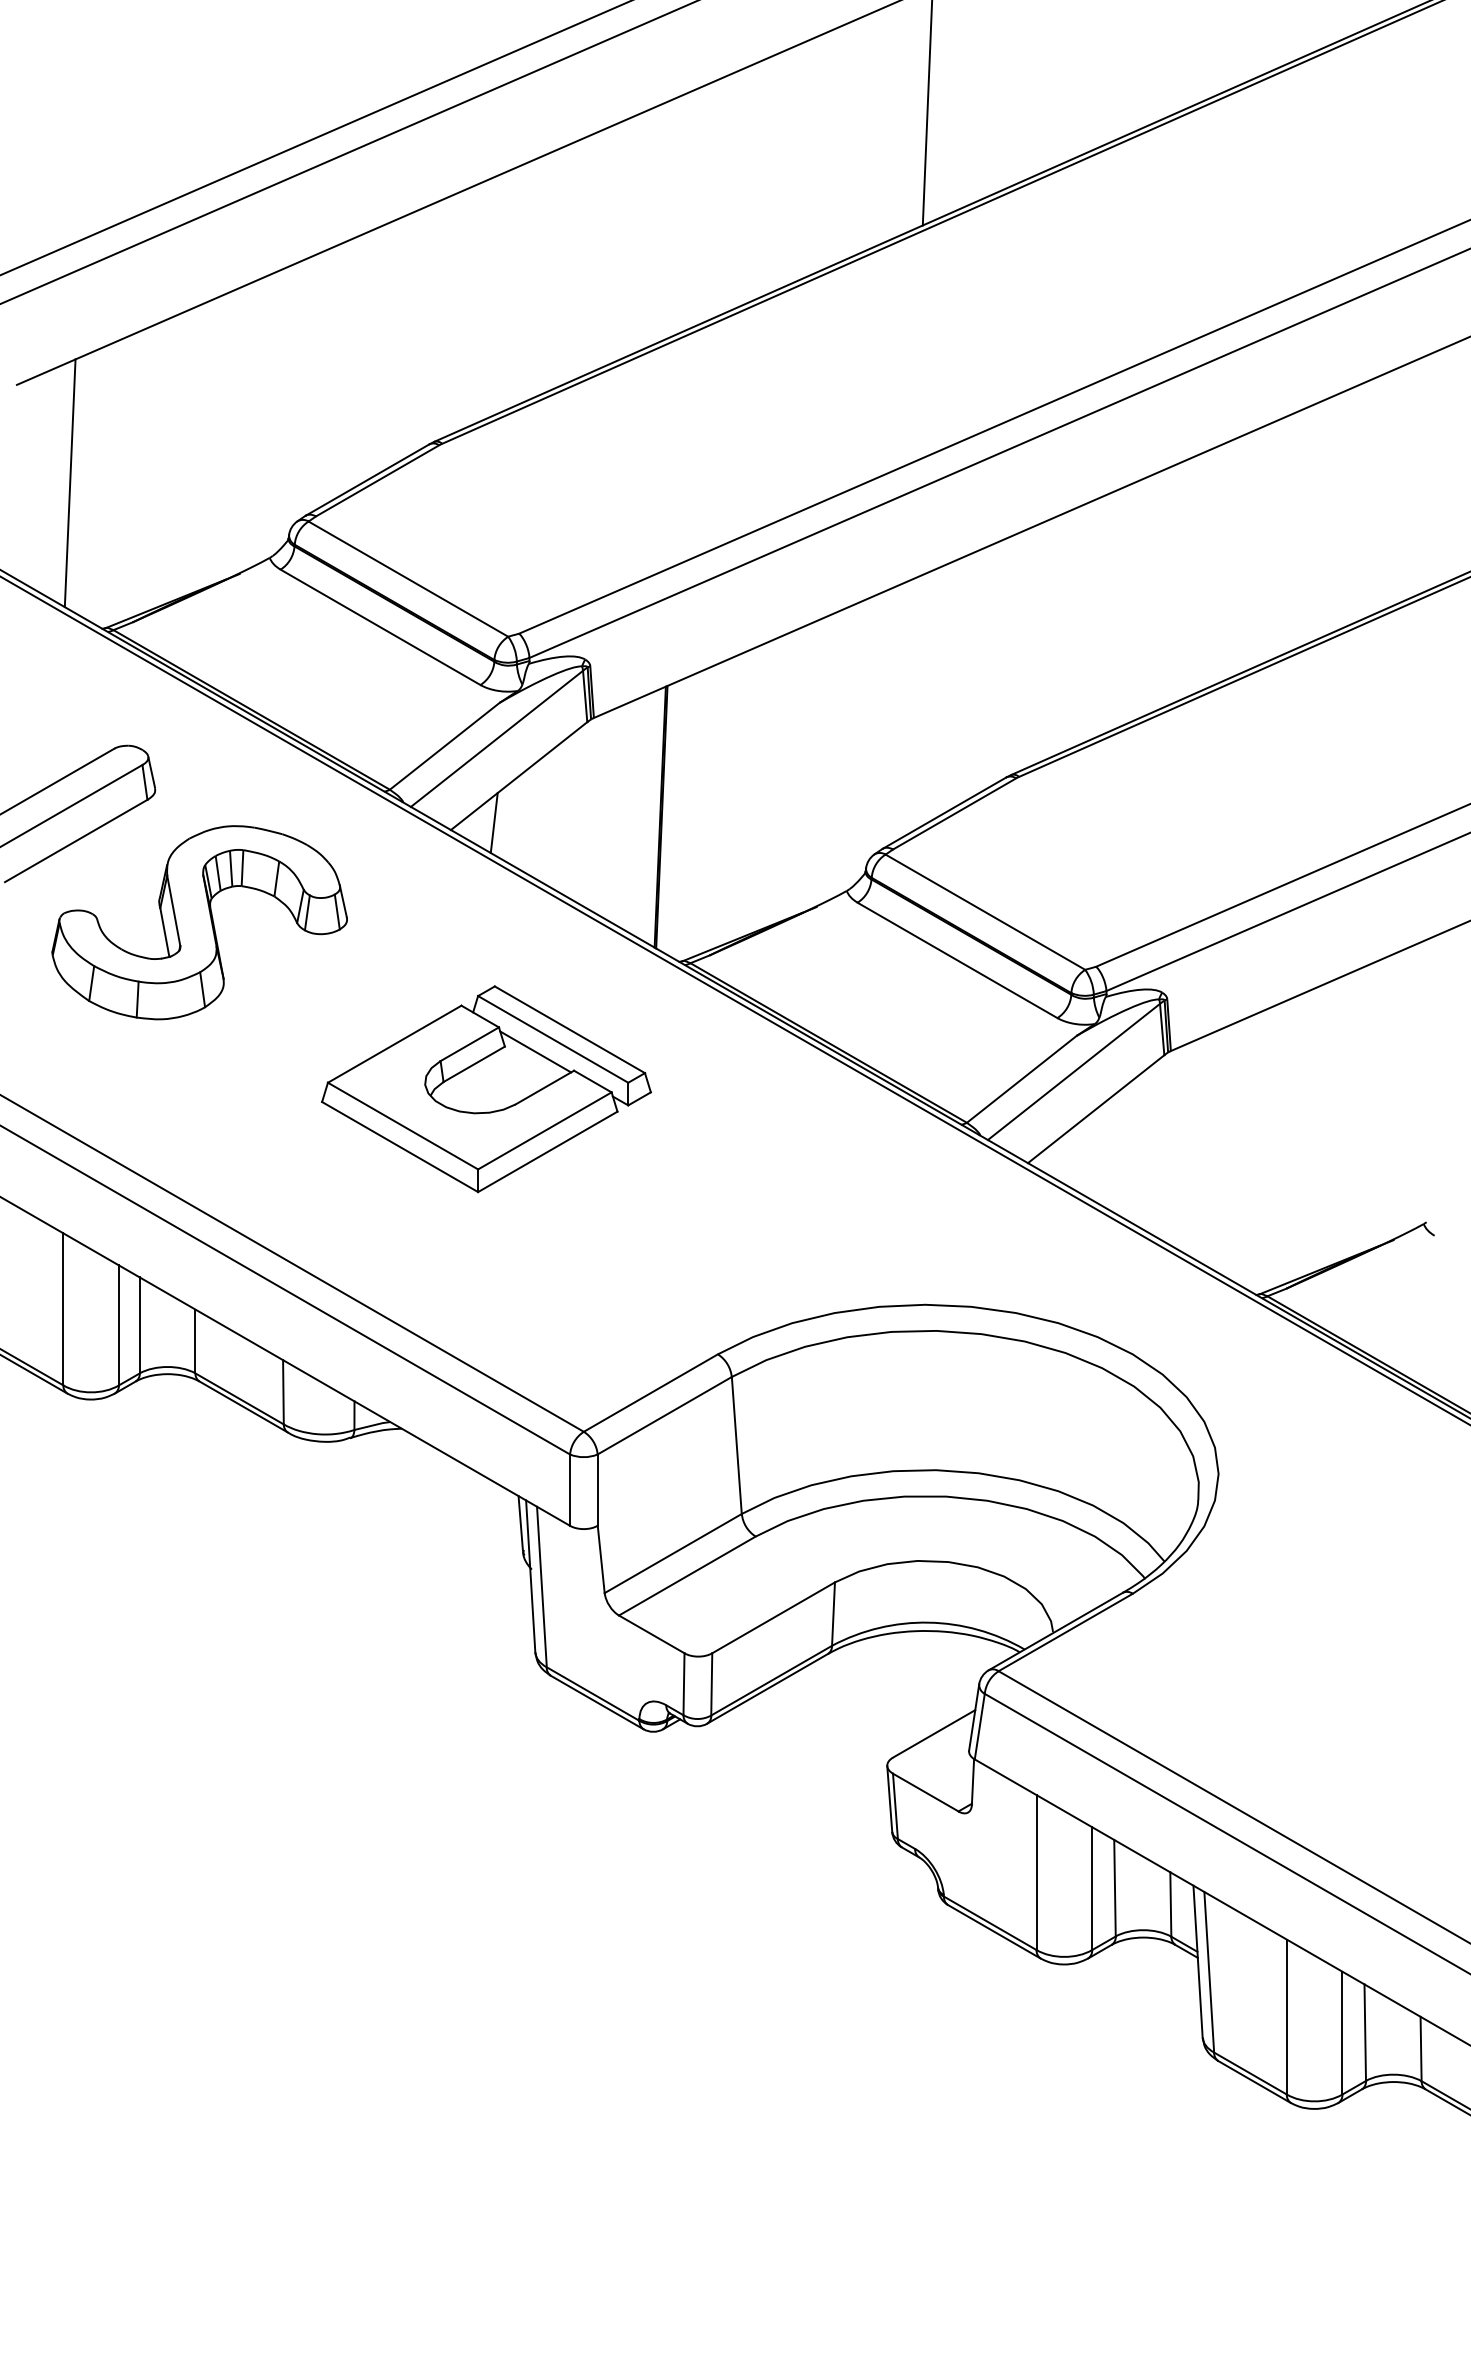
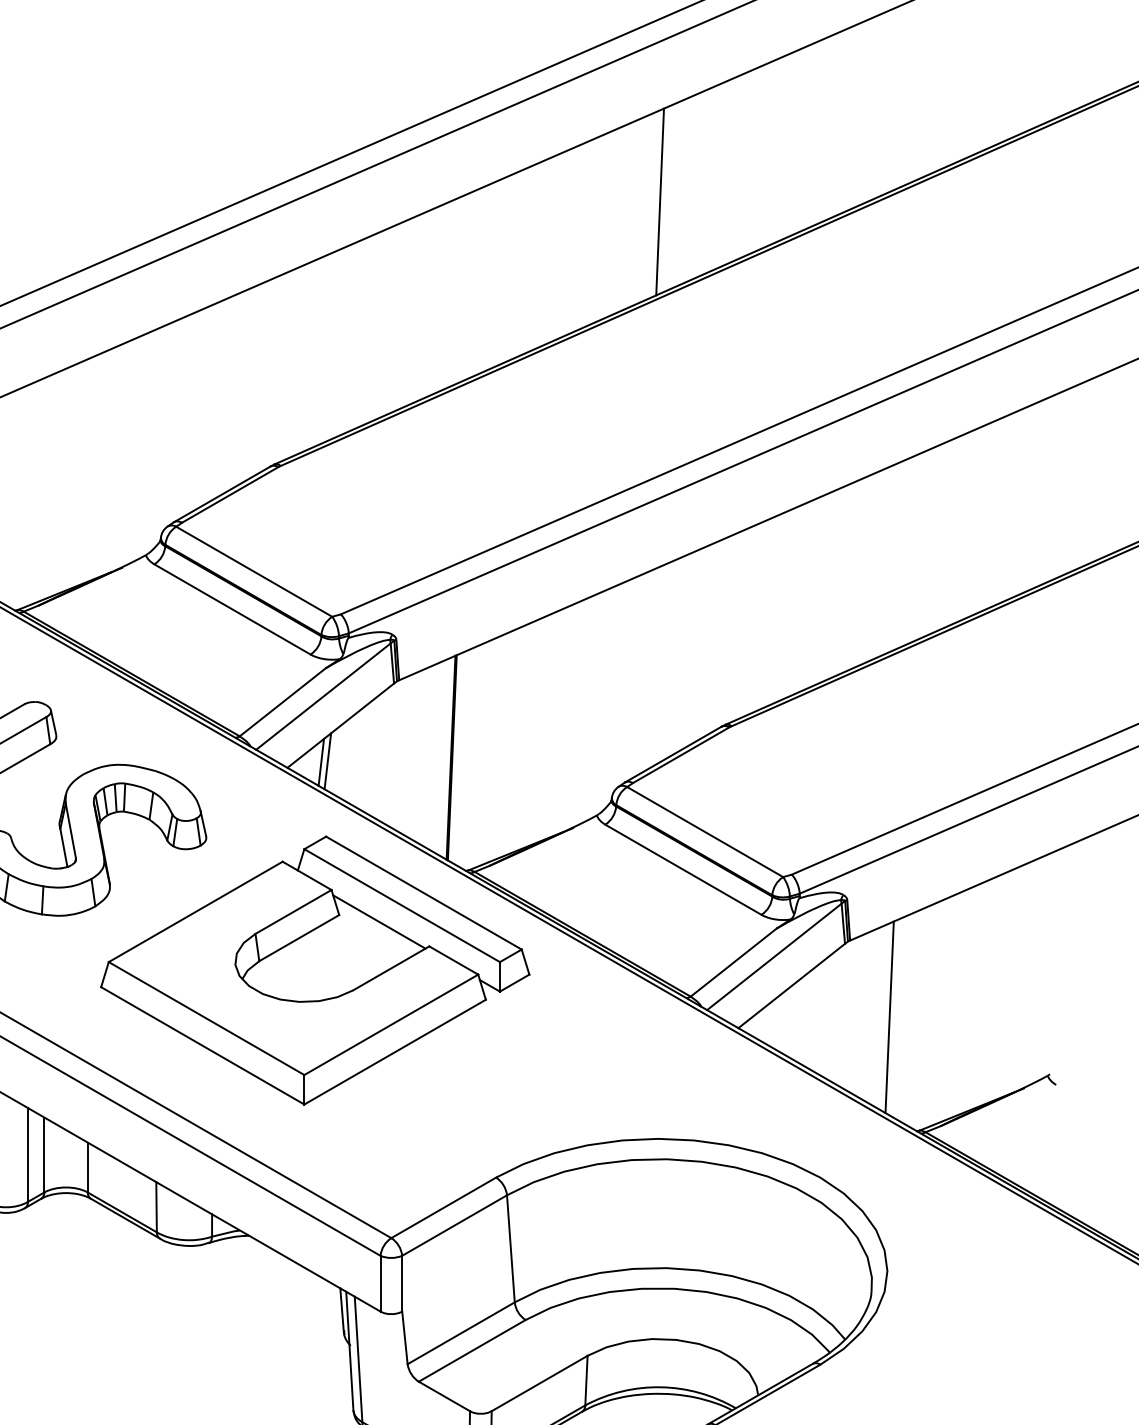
line: (502, 821) -> (327, 761), added
part: (486, 1088) -> (315, 969), size x1.67
line: (1221, 1148) -> (889, 1016), added

